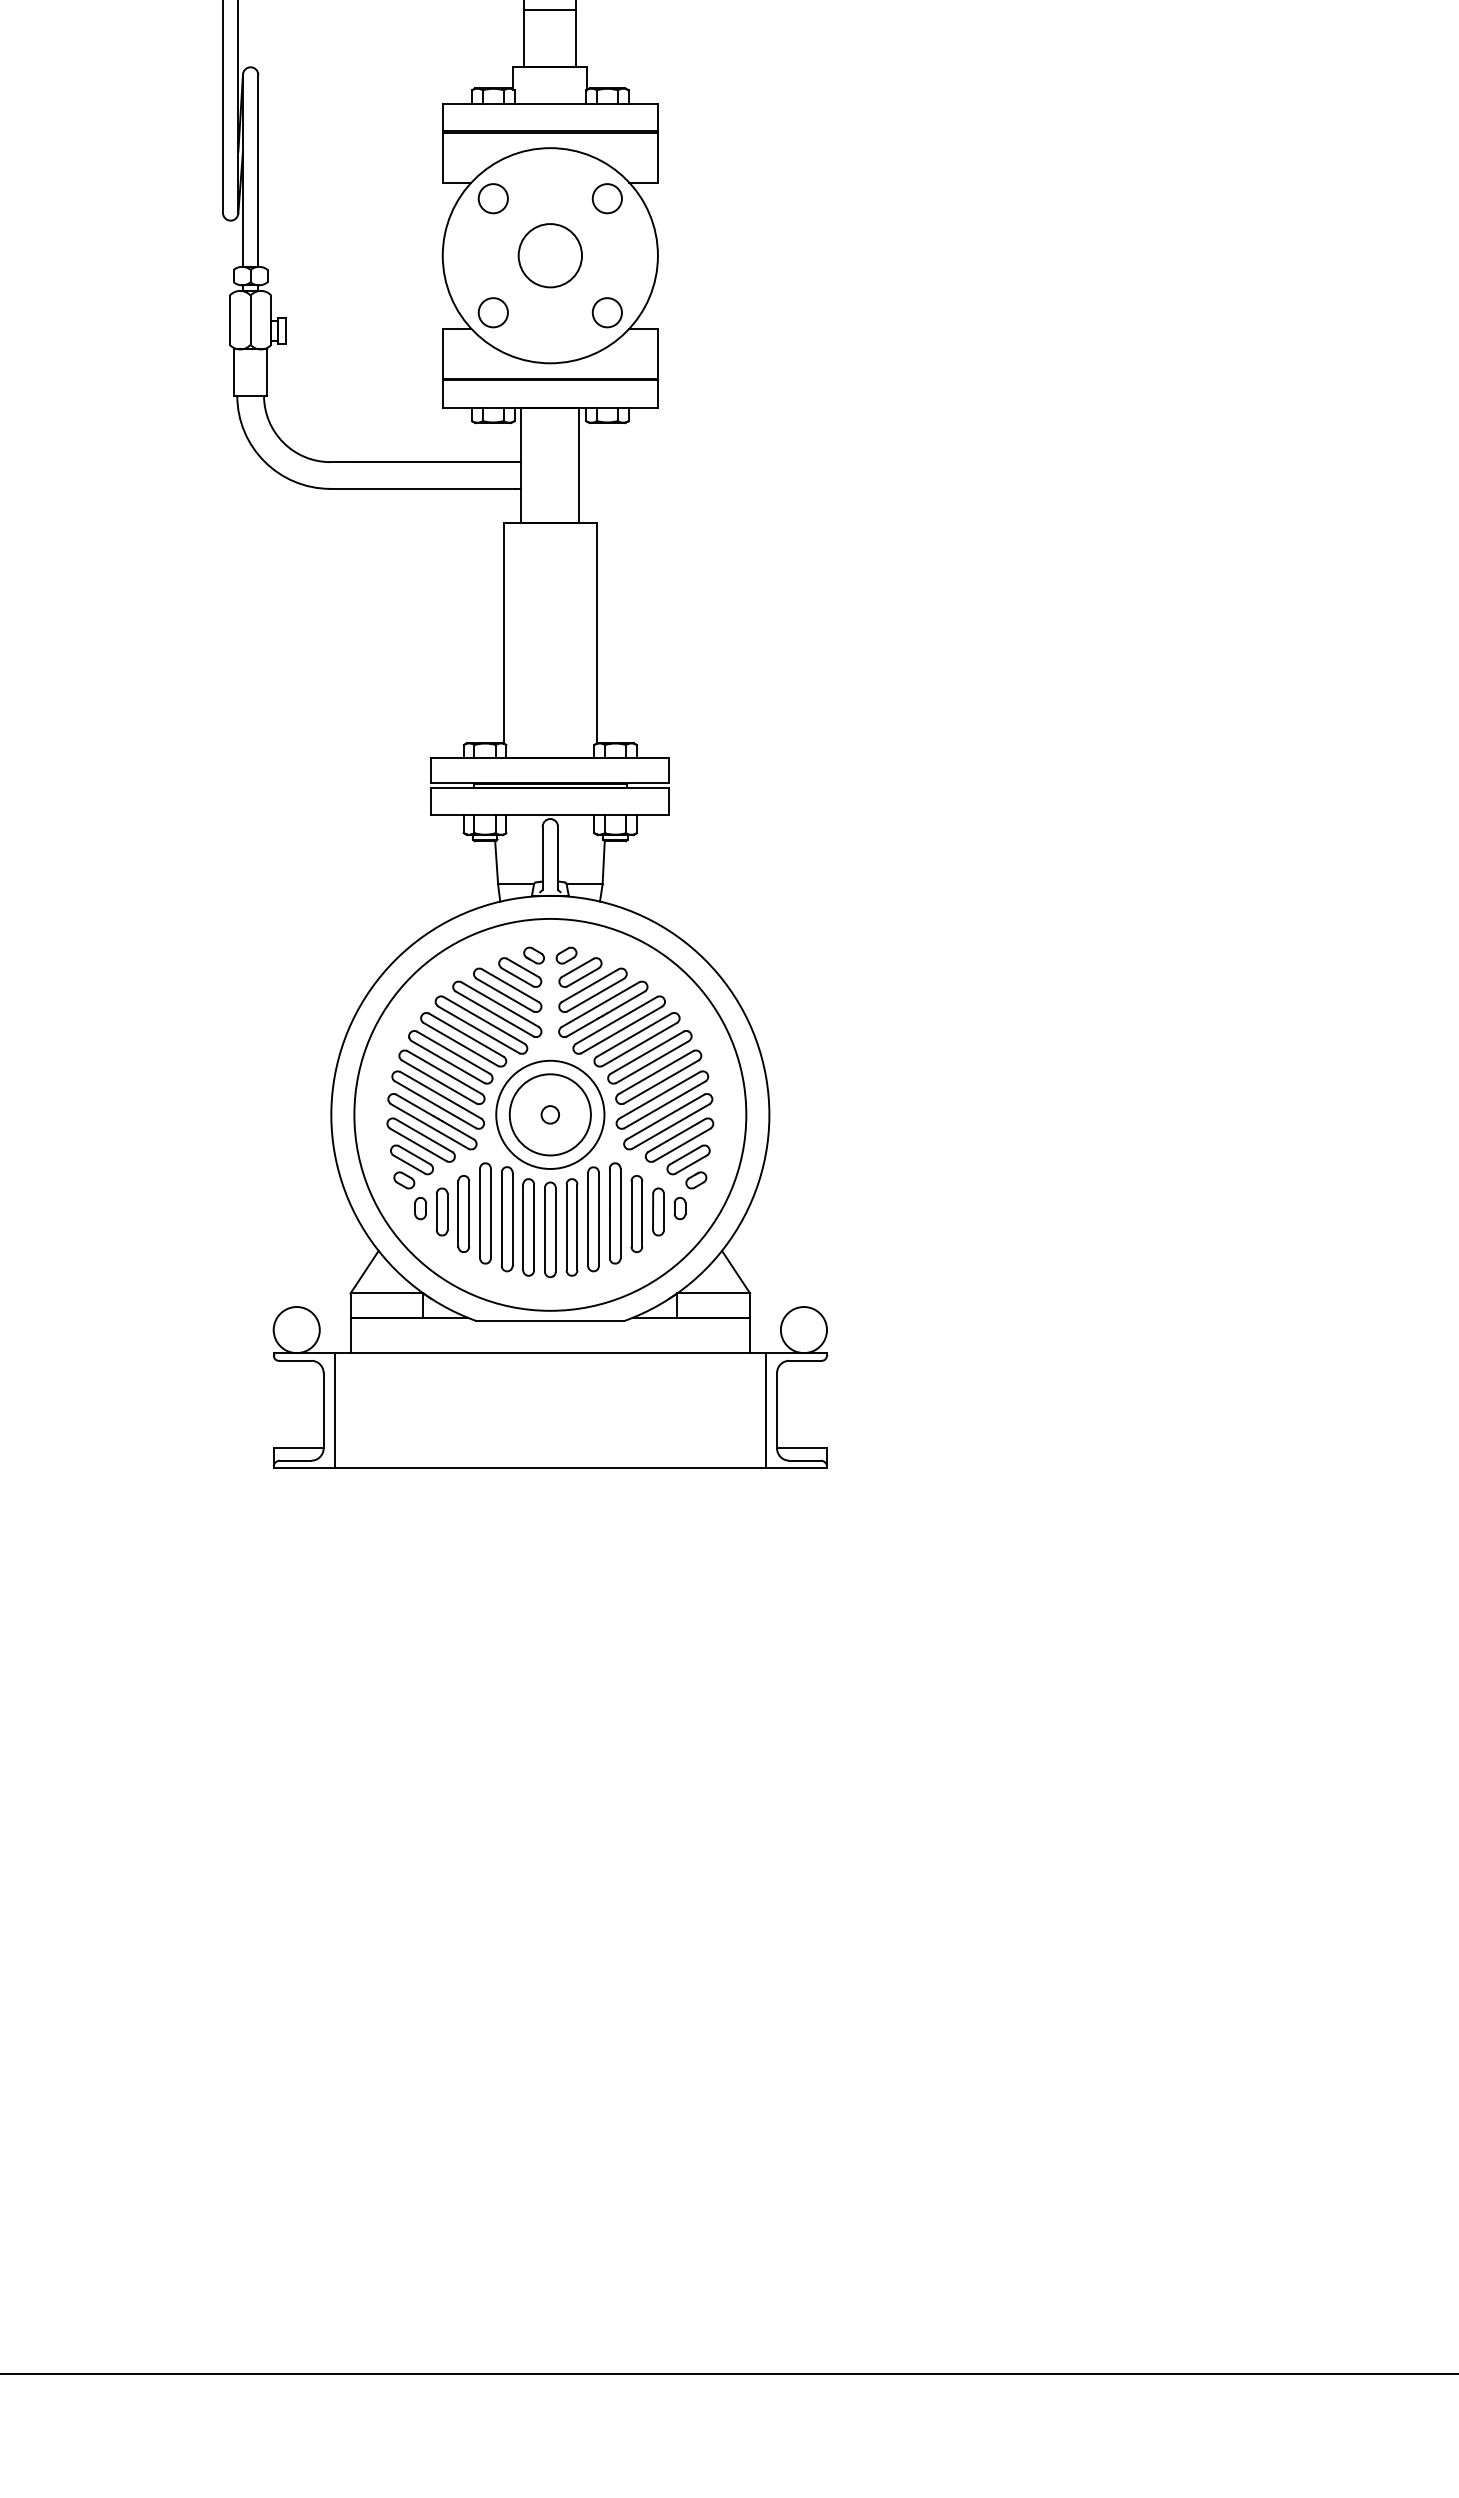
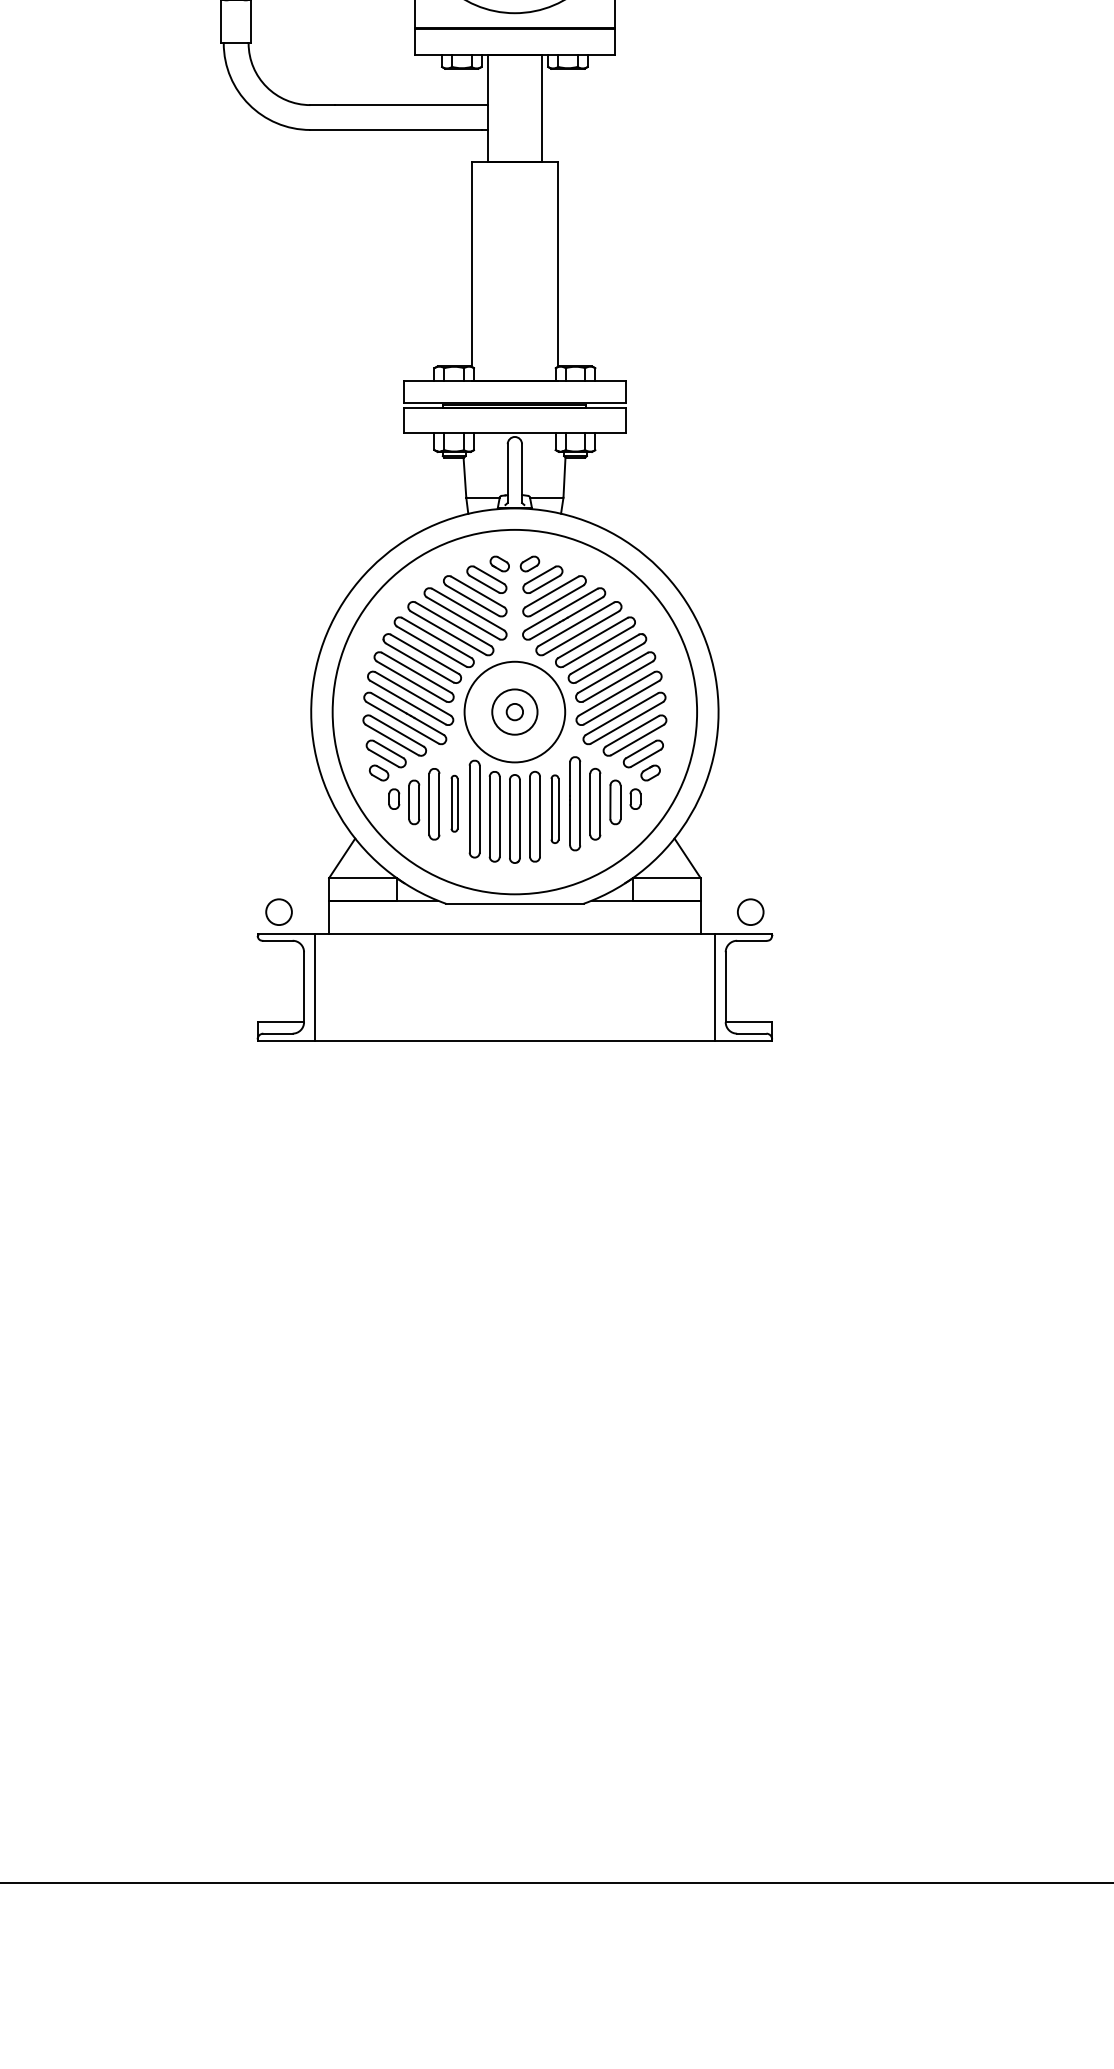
circle: (549, 1114) -> (514, 711), size x0.6
part: (485, 1213) -> (454, 803), size x0.6
part: (593, 1219) -> (555, 809), size x0.7
circle: (296, 1330) -> (278, 912), size x0.6
circle: (803, 1330) -> (750, 912), size x0.6

